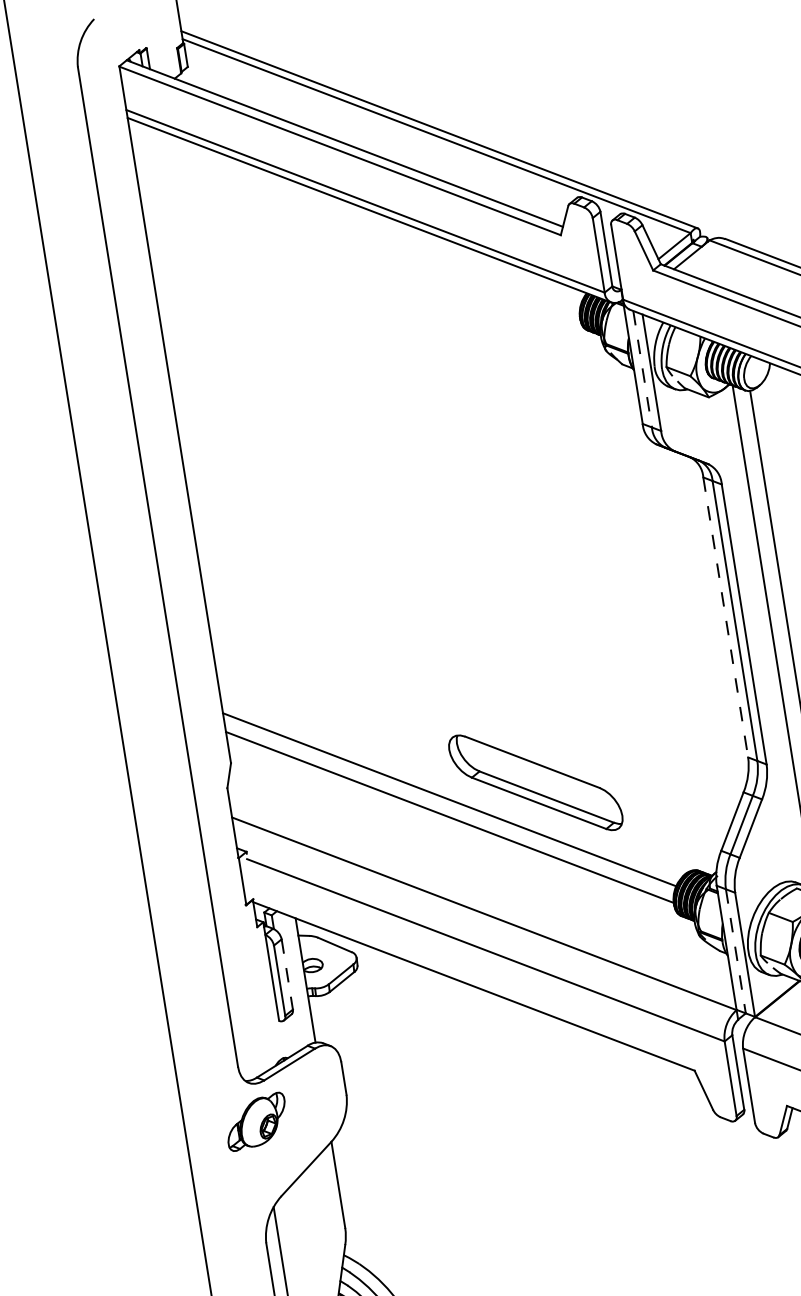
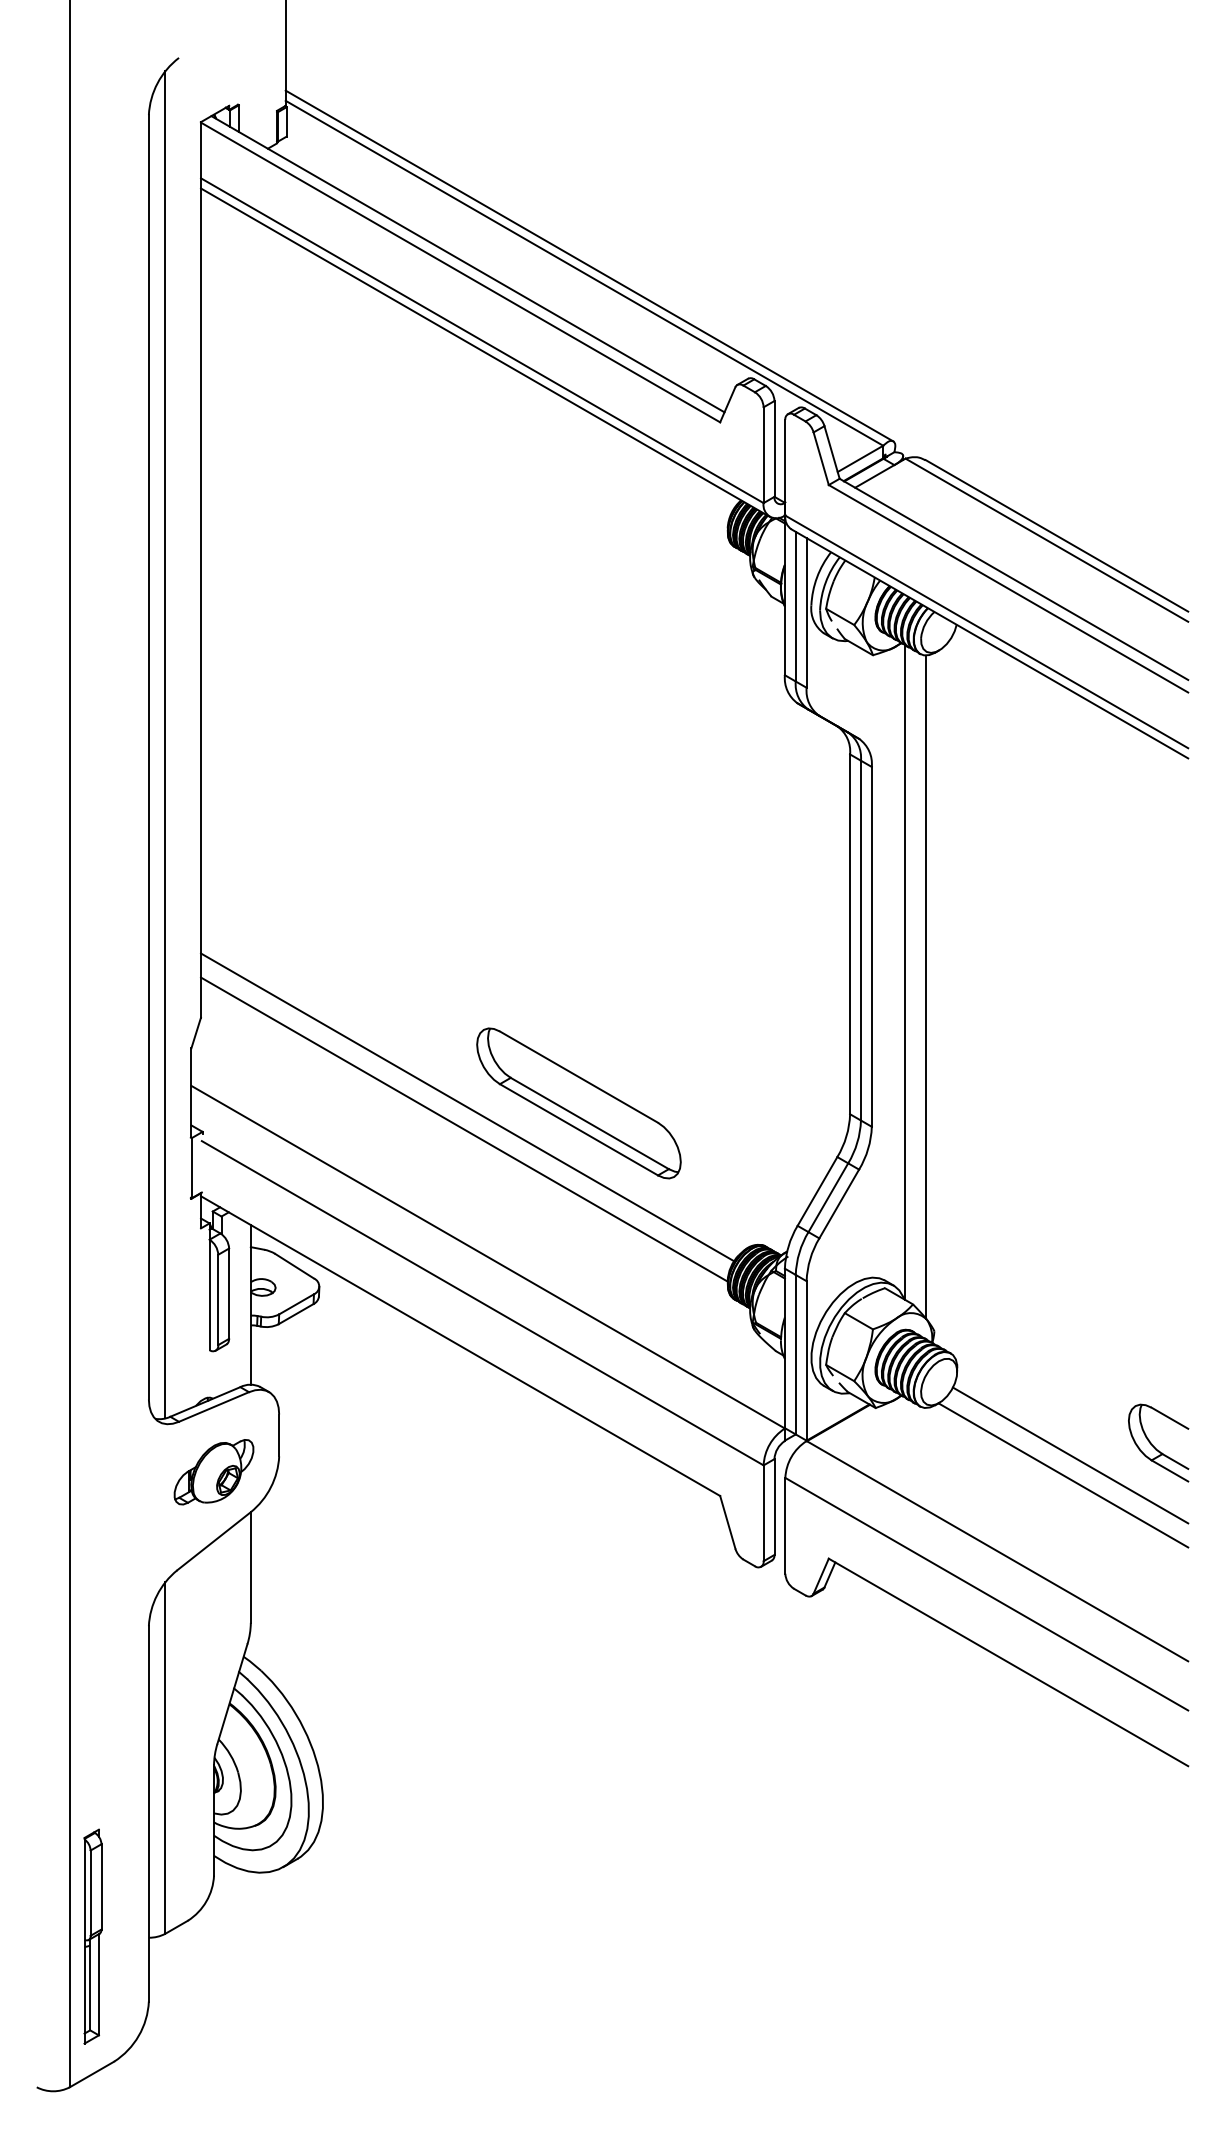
line: (642, 369) -> (795, 606), dashed -> solid
line: (169, 555) -> (165, 744), added
line: (726, 617) -> (850, 934), dashed -> solid
line: (735, 951) -> (795, 1354), dashed -> solid
line: (287, 975) -> (229, 1294), dashed -> solid
part: (256, 1122) -> (213, 1472), moved

